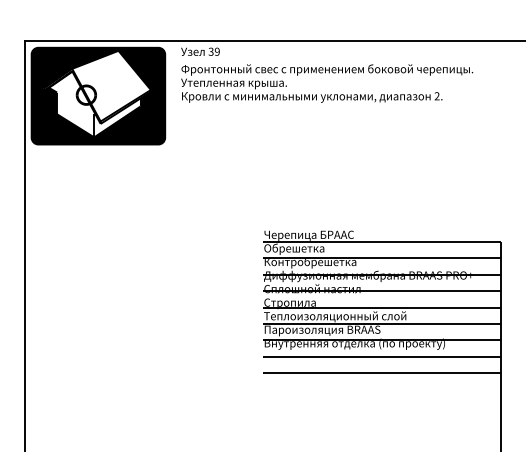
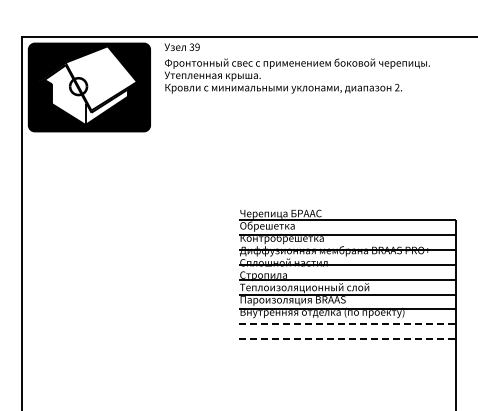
line: (383, 356) -> (348, 324), solid -> dashed
line: (383, 373) -> (348, 339), solid -> dashed

